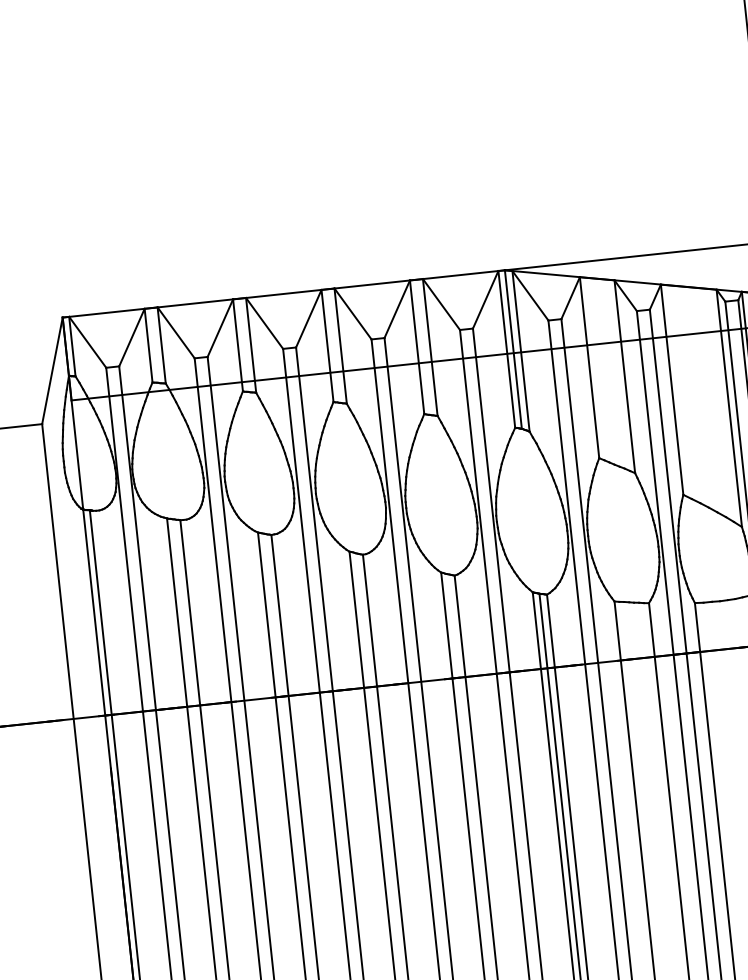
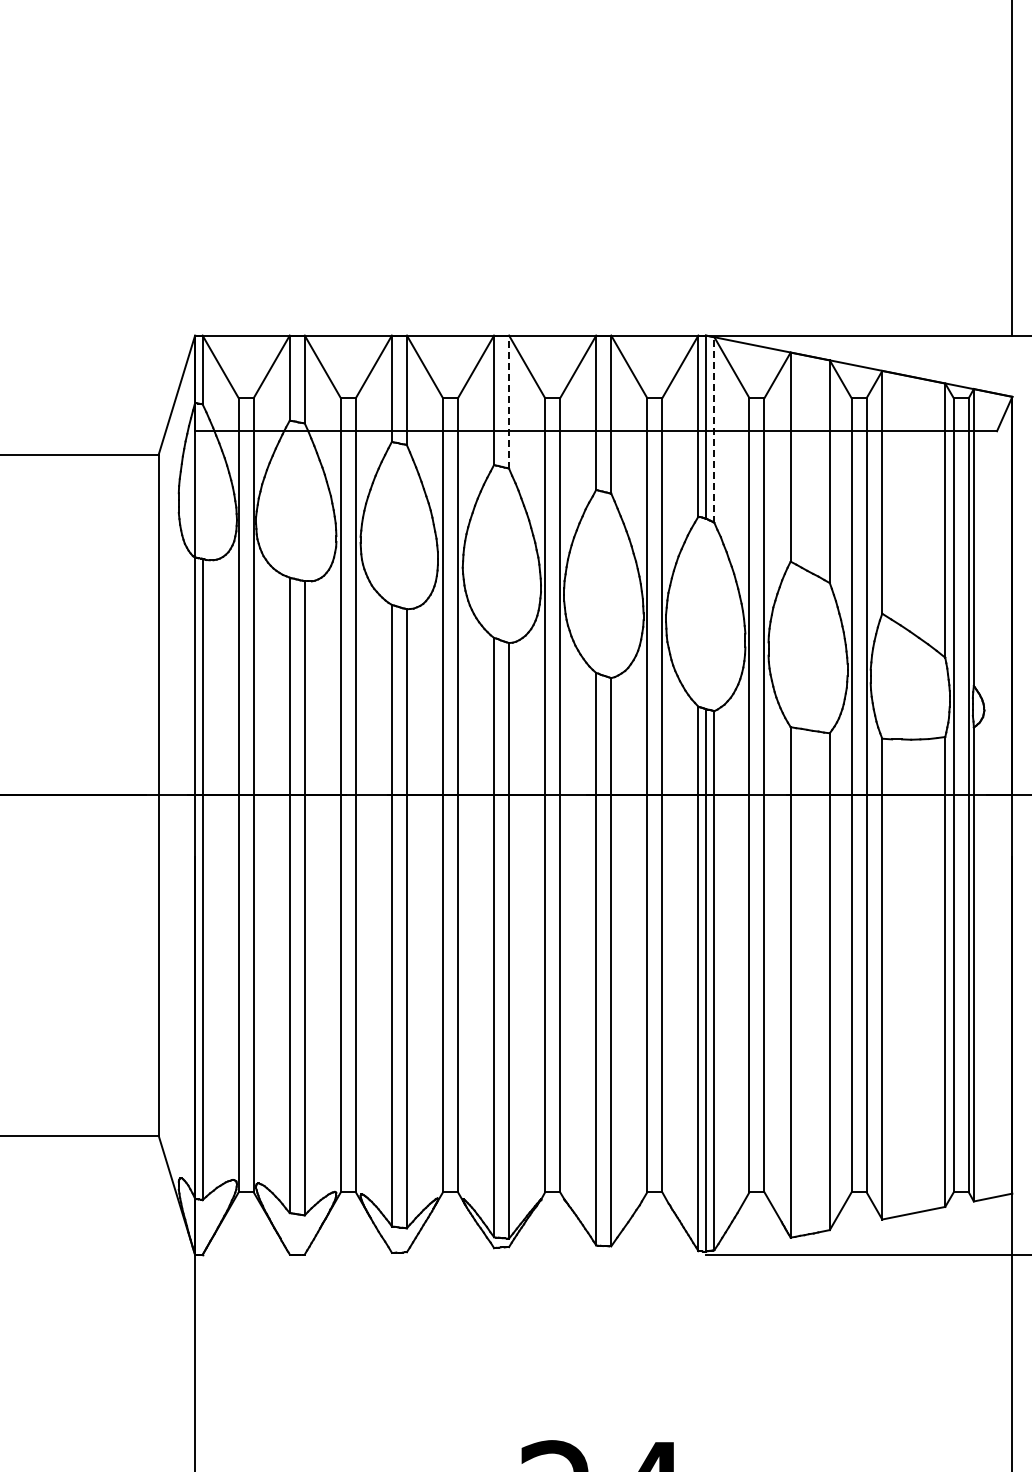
line: (341, 346) -> (509, 402), solid -> dashed
line: (521, 351) -> (714, 430), solid -> dashed

